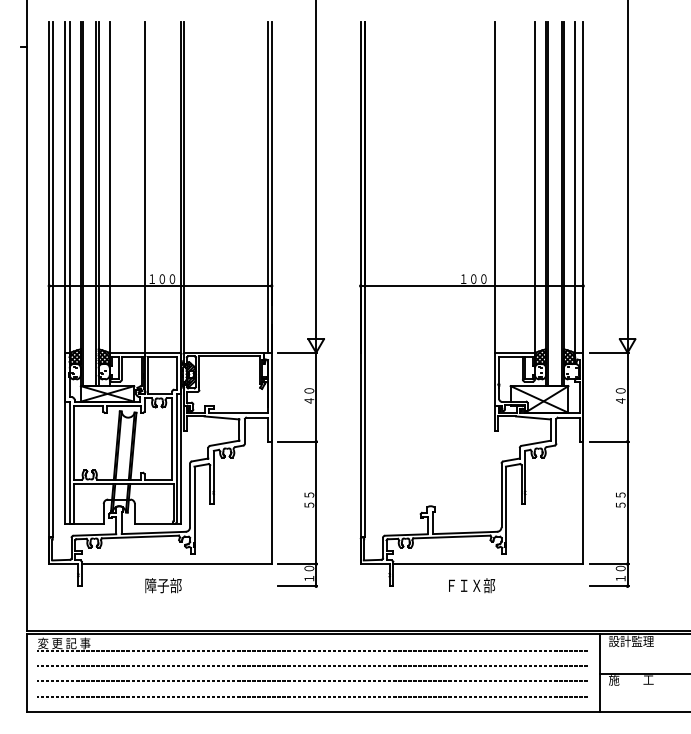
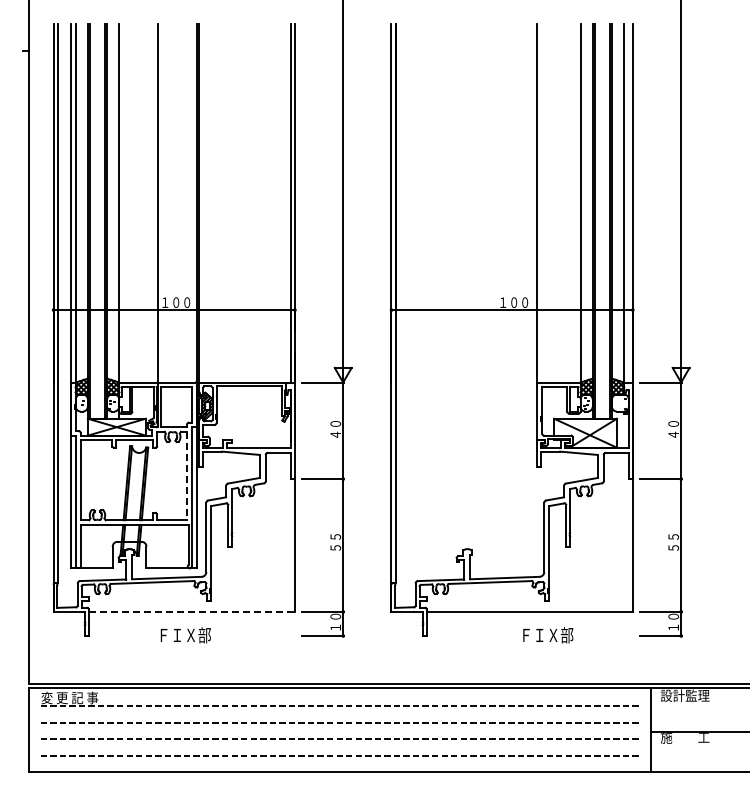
line: (171, 439) -> (186, 476), solid -> dashed
line: (177, 563) -> (192, 611), solid -> dashed
text: (169, 585) -> (183, 635), 障子部 -> ＦＩＸ部
text: (472, 585) -> (548, 635), moved

